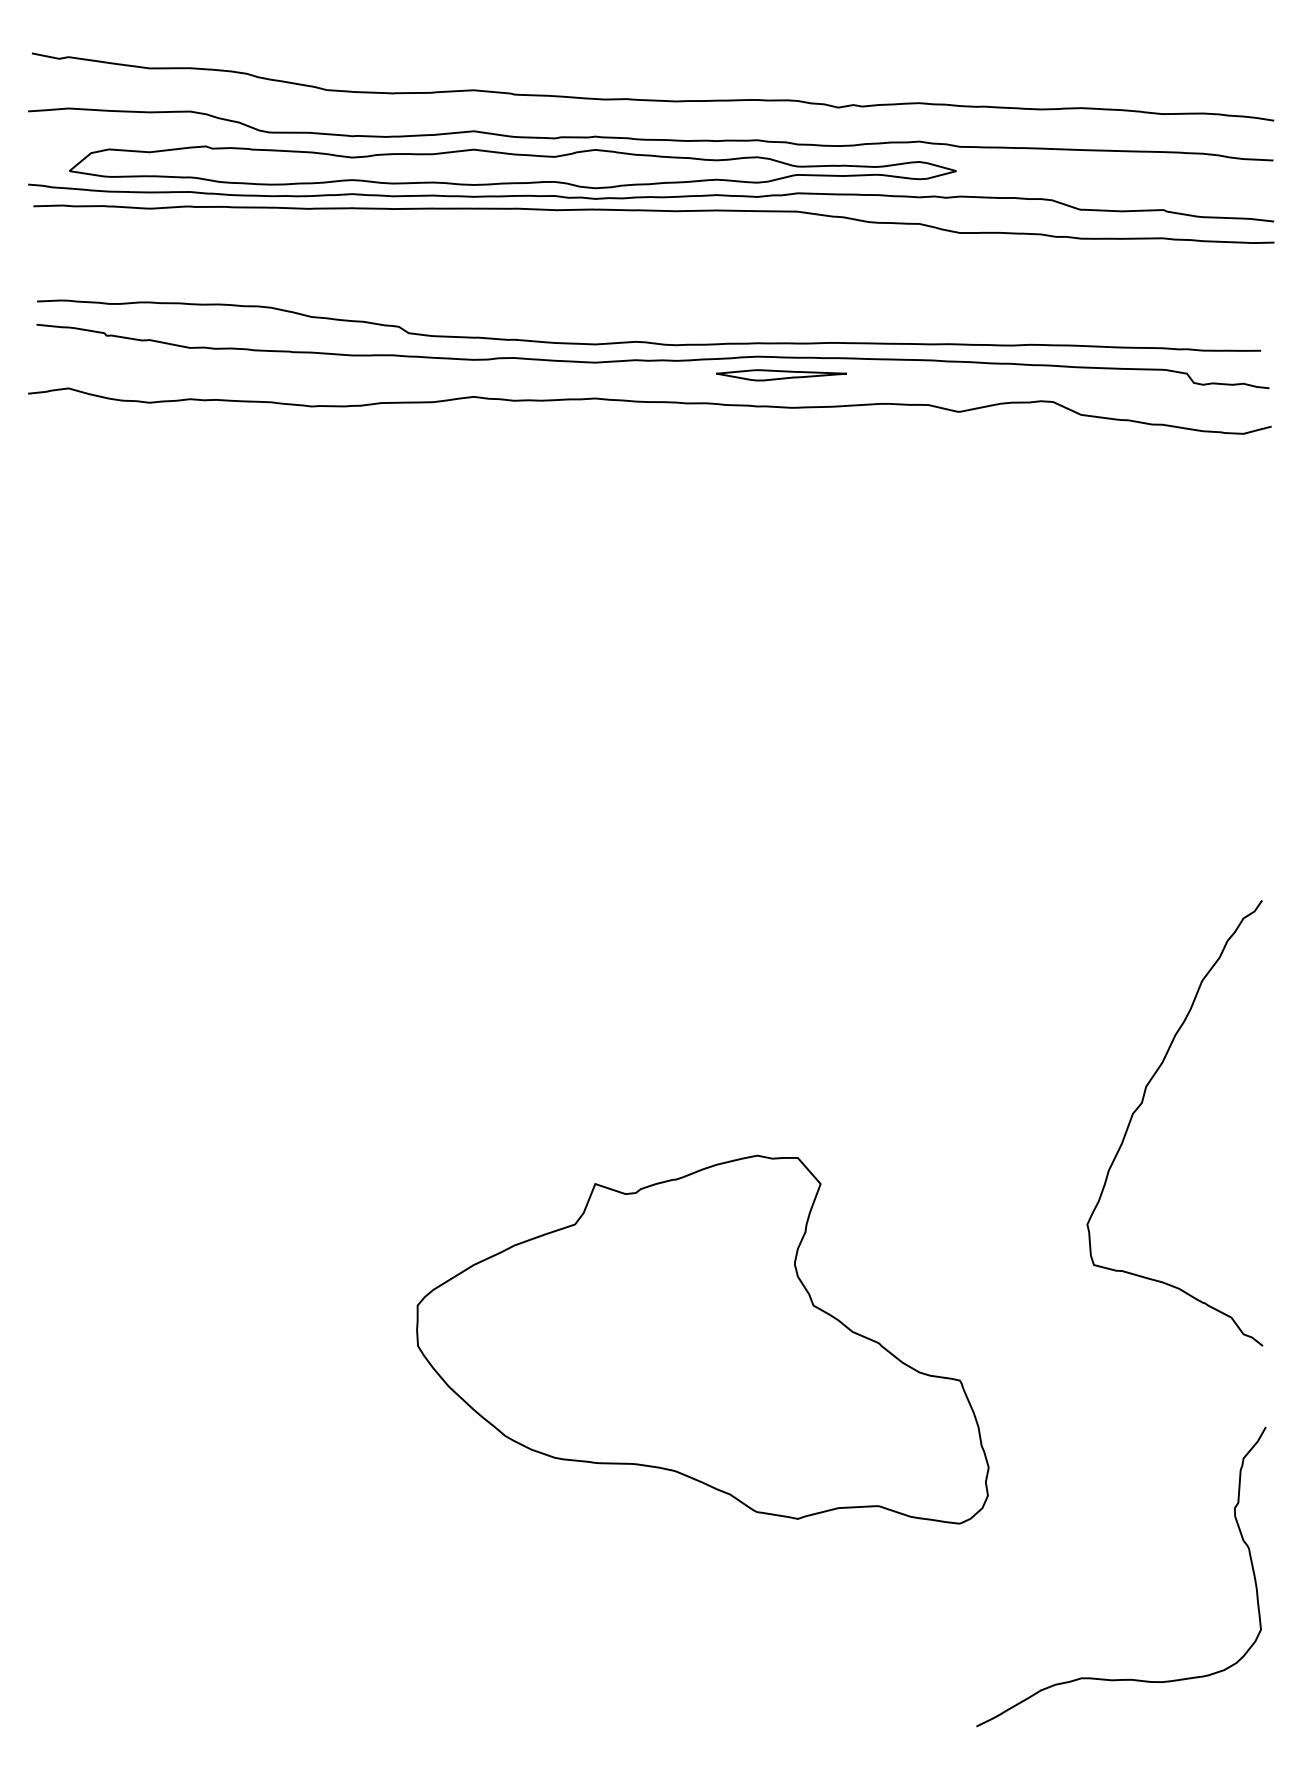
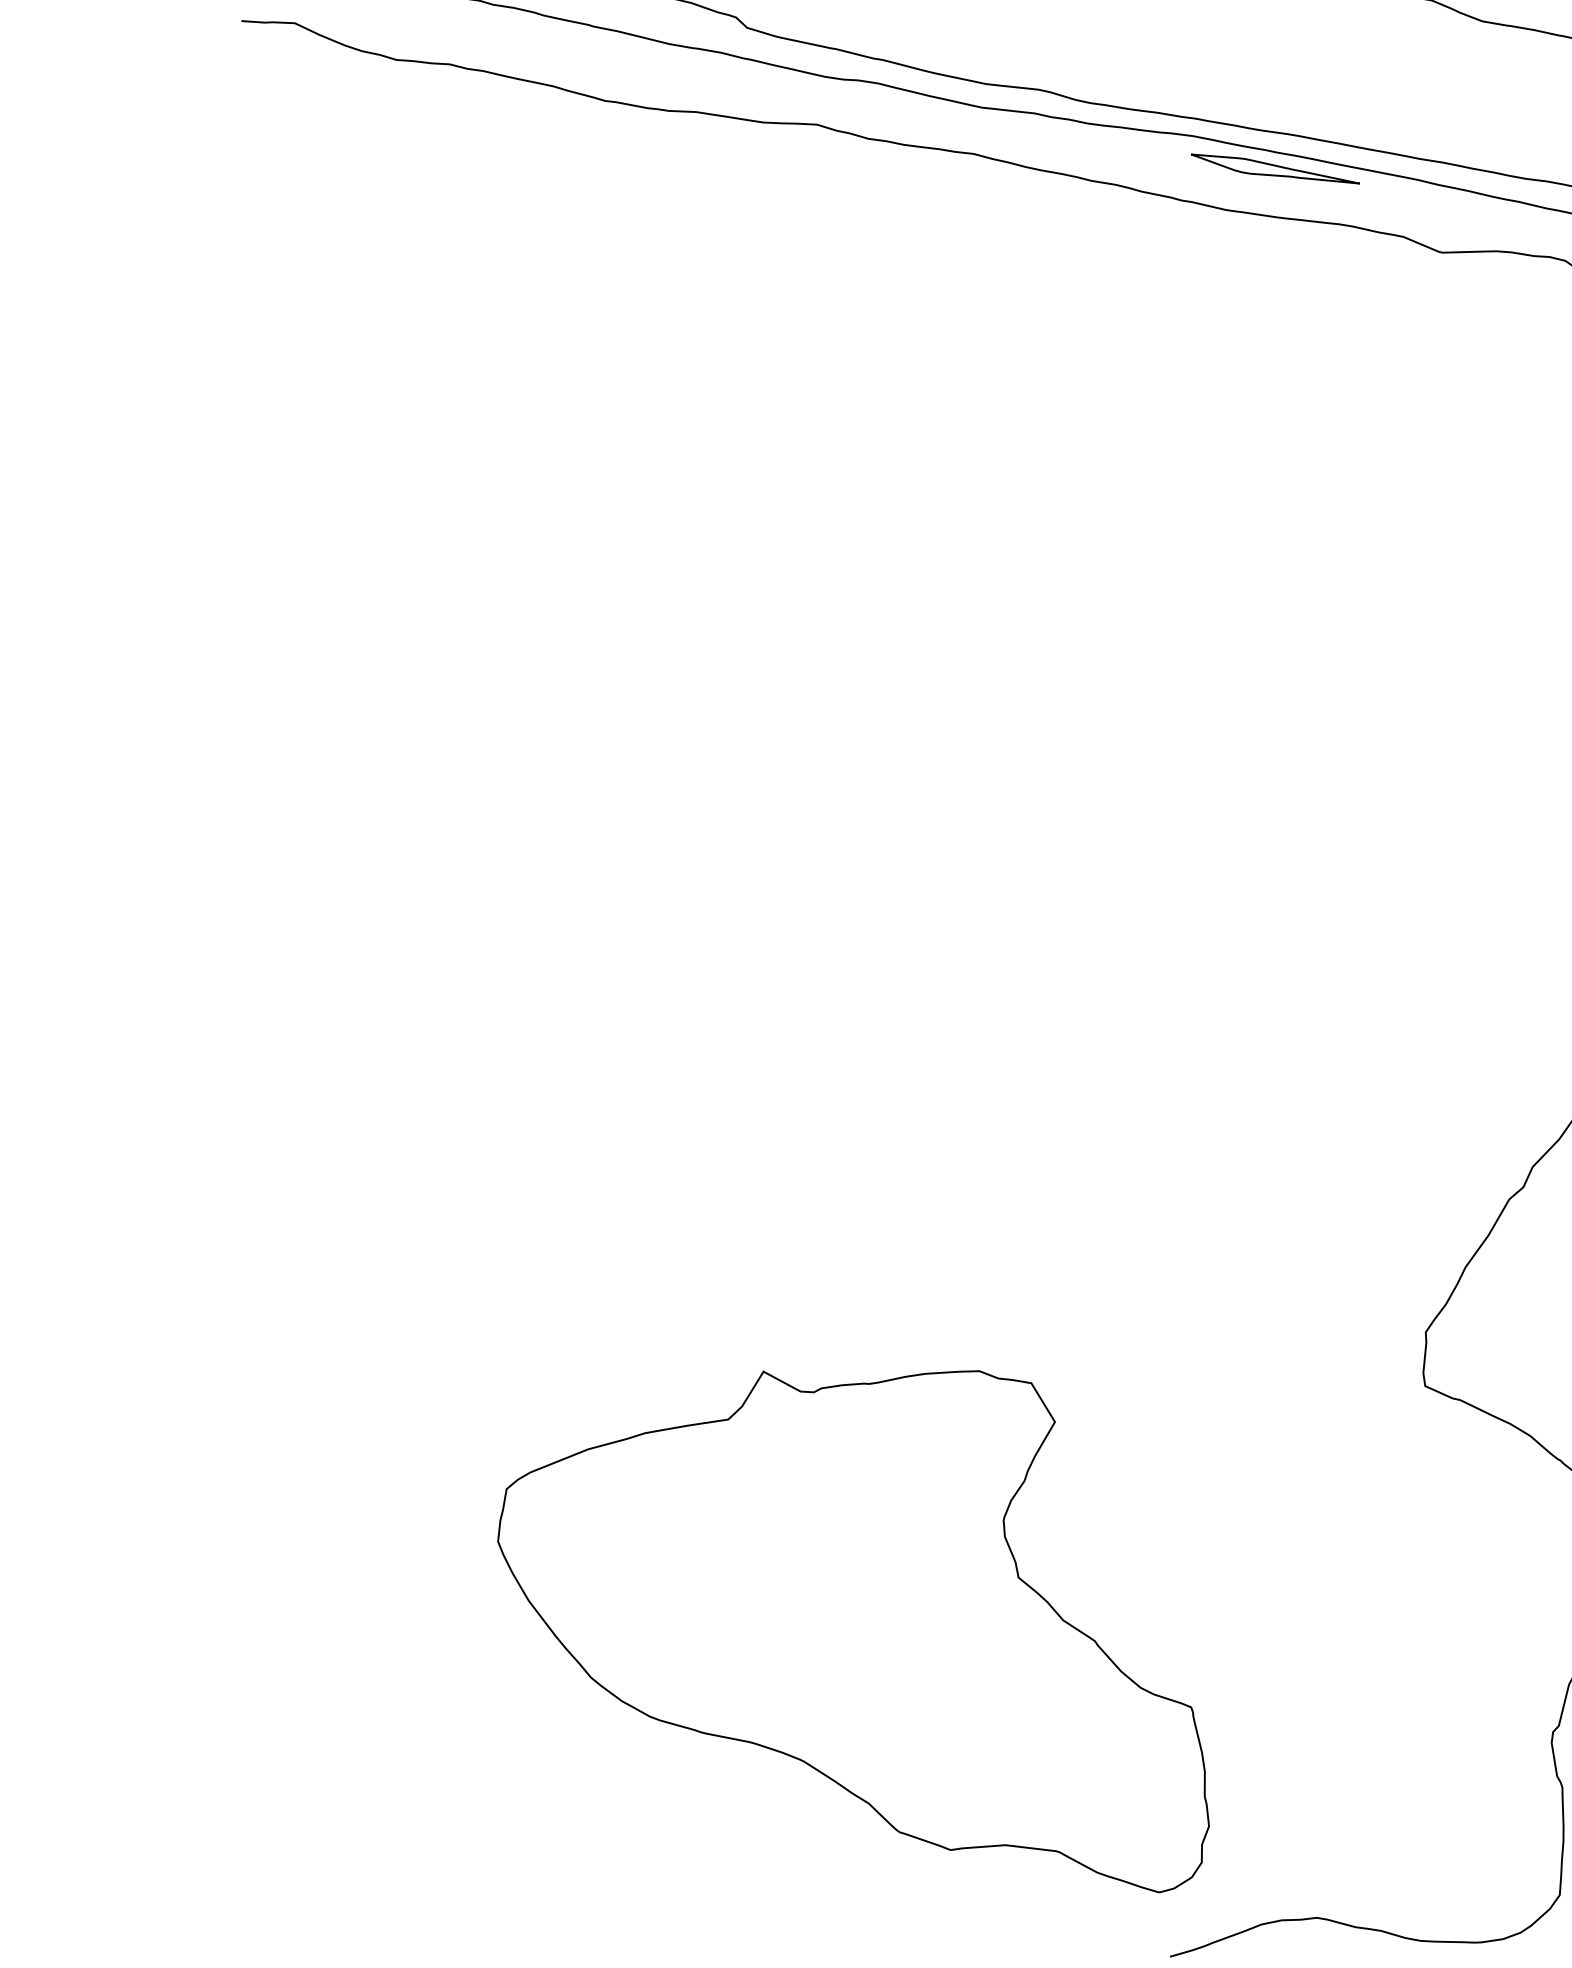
part: (781, 375) -> (1274, 171), moved
part: (702, 1339) -> (867, 1596), moved

